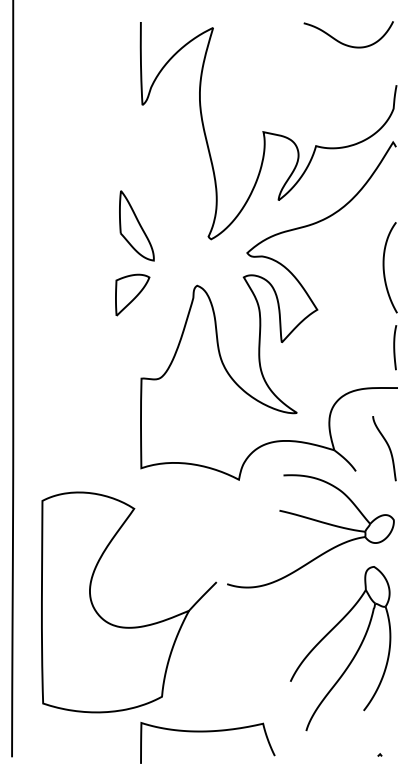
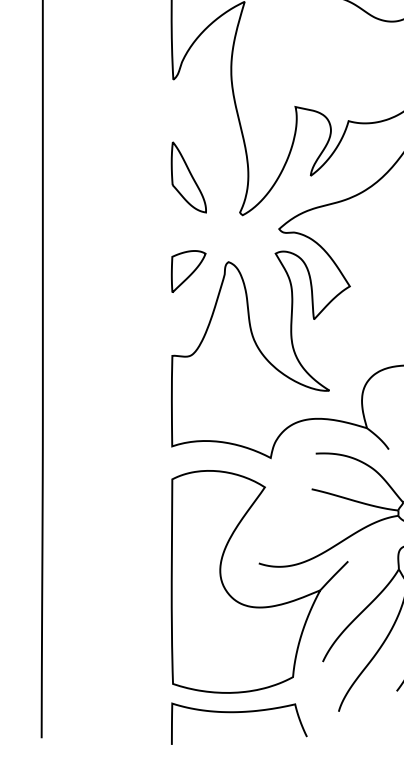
part: (136, 225) -> (188, 177), moved
part: (132, 294) -> (188, 270), moved
part: (129, 626) -> (260, 606), moved

